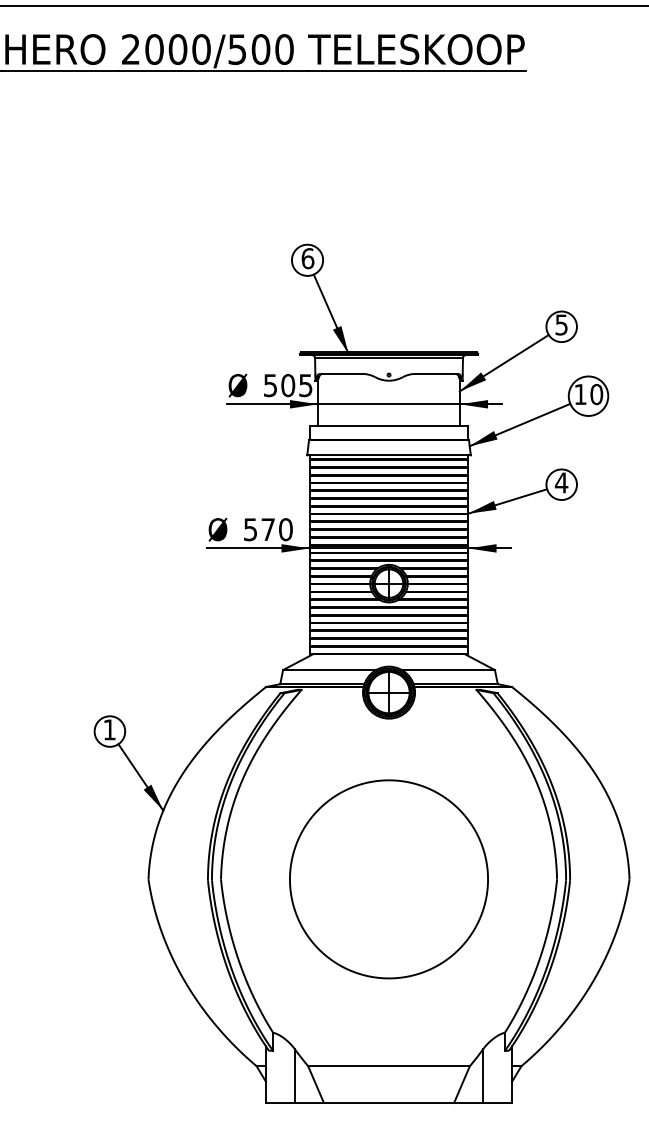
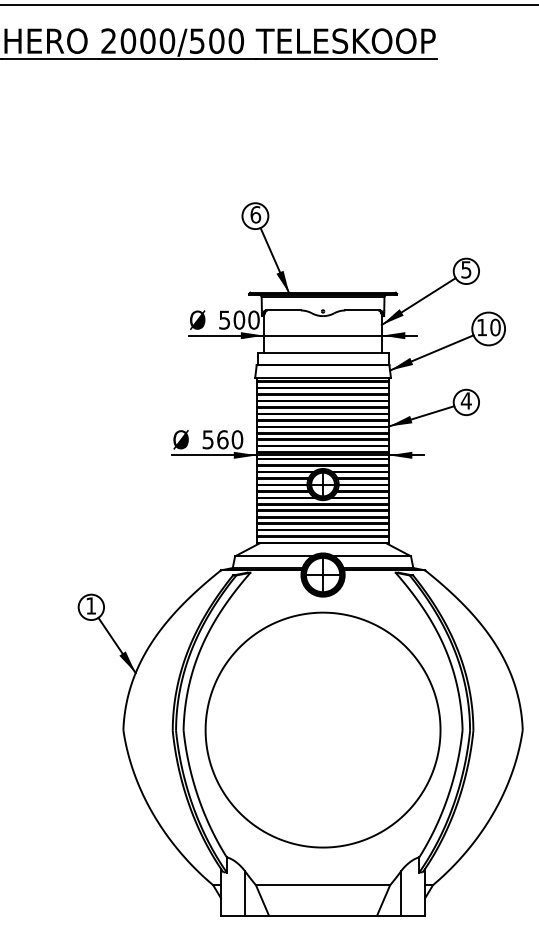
text: (305, 384) -> (253, 319), 505 -> 500
text: (267, 529) -> (222, 439), 570 -> 560
part: (388, 878) -> (322, 729), size x1.43

